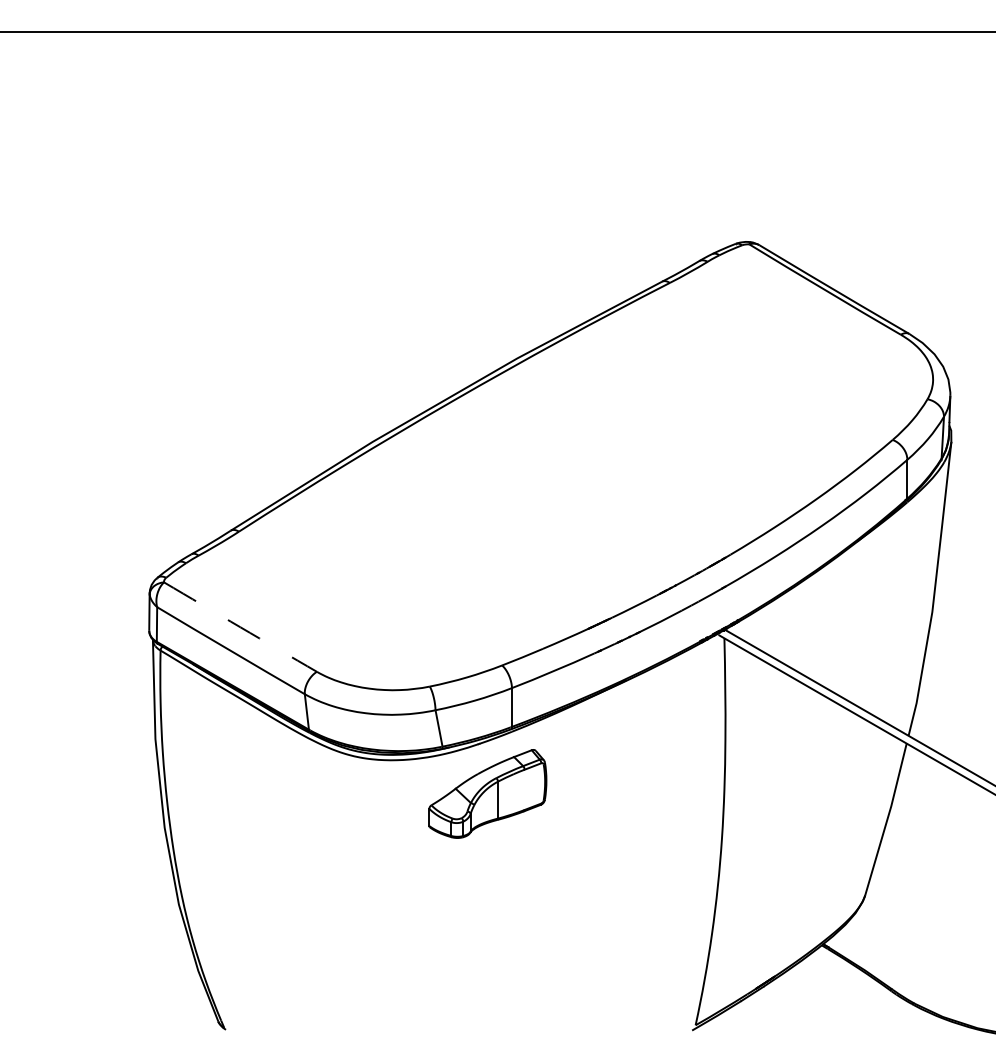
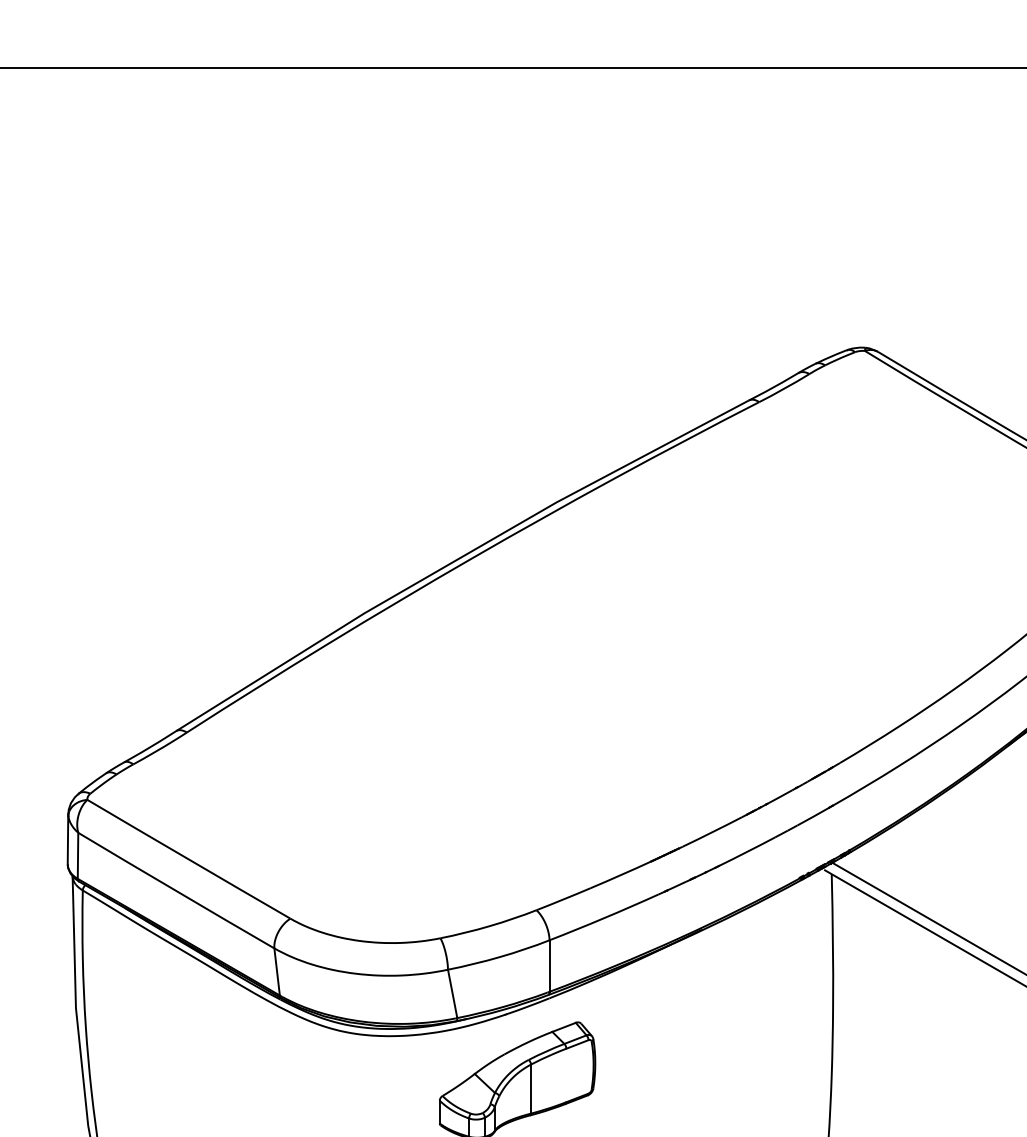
arc: (240, 627) -> (188, 859), dashed -> solid

